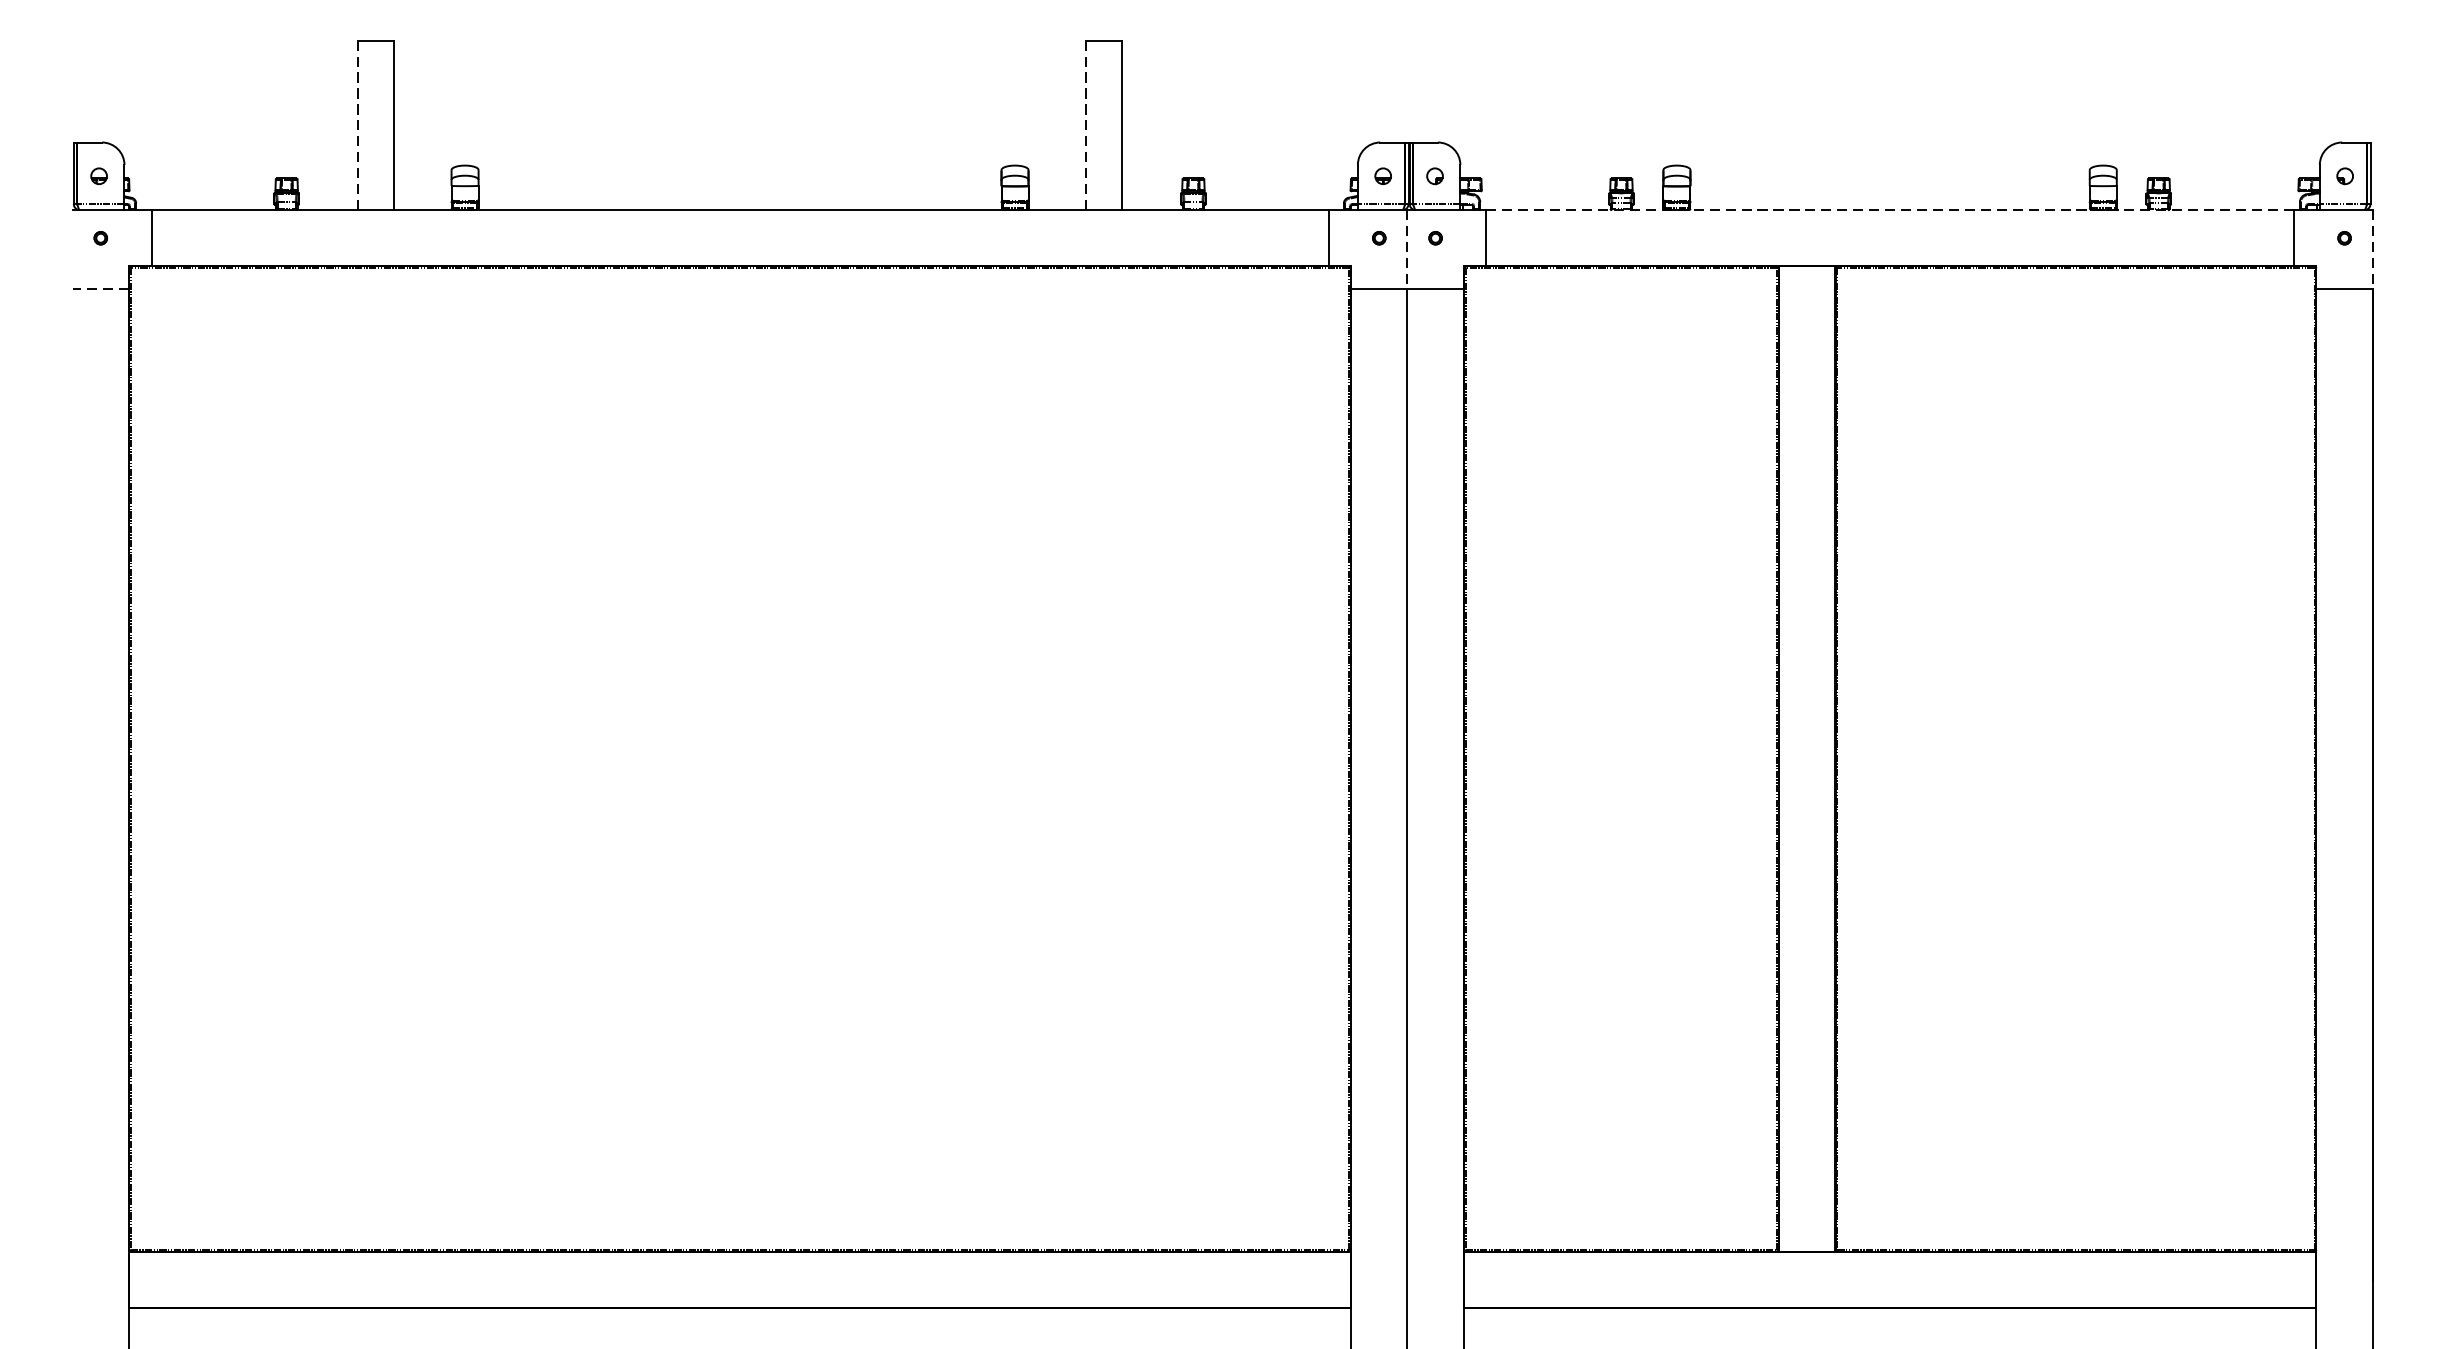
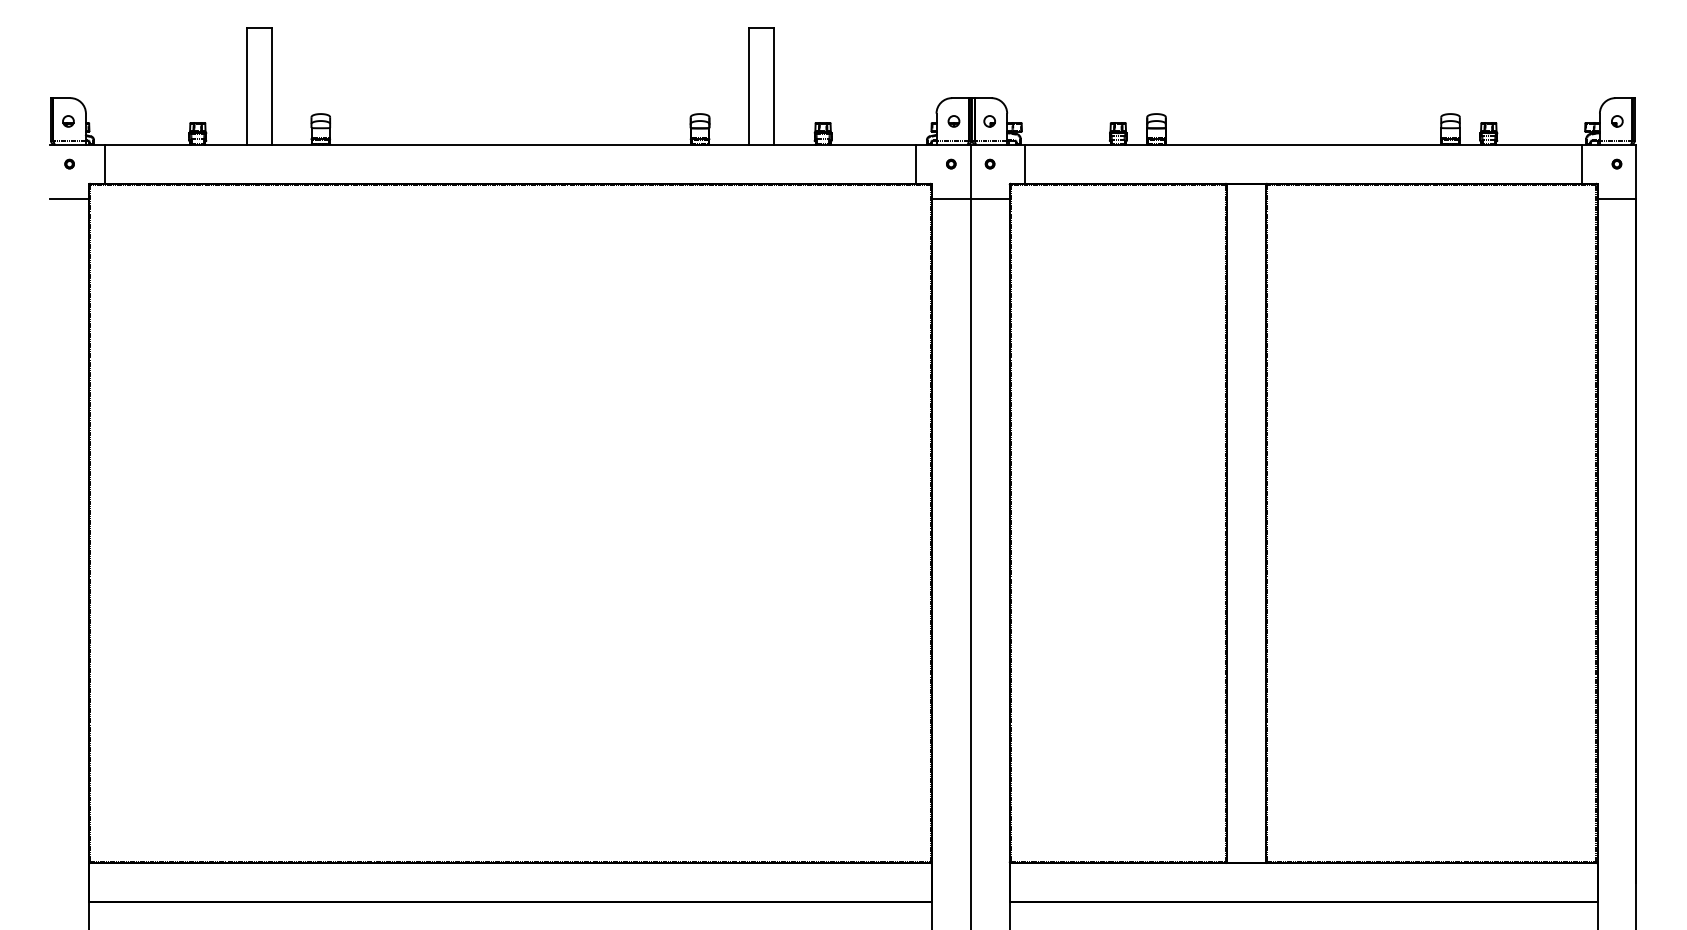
line: (357, 125) -> (246, 86), dashed -> solid
line: (1086, 125) -> (749, 86), dashed -> solid
line: (1891, 209) -> (1304, 144), dashed -> solid
line: (1407, 250) -> (970, 172), dashed -> solid
line: (2372, 250) -> (1636, 172), dashed -> solid
line: (100, 289) -> (69, 199), dashed -> solid

